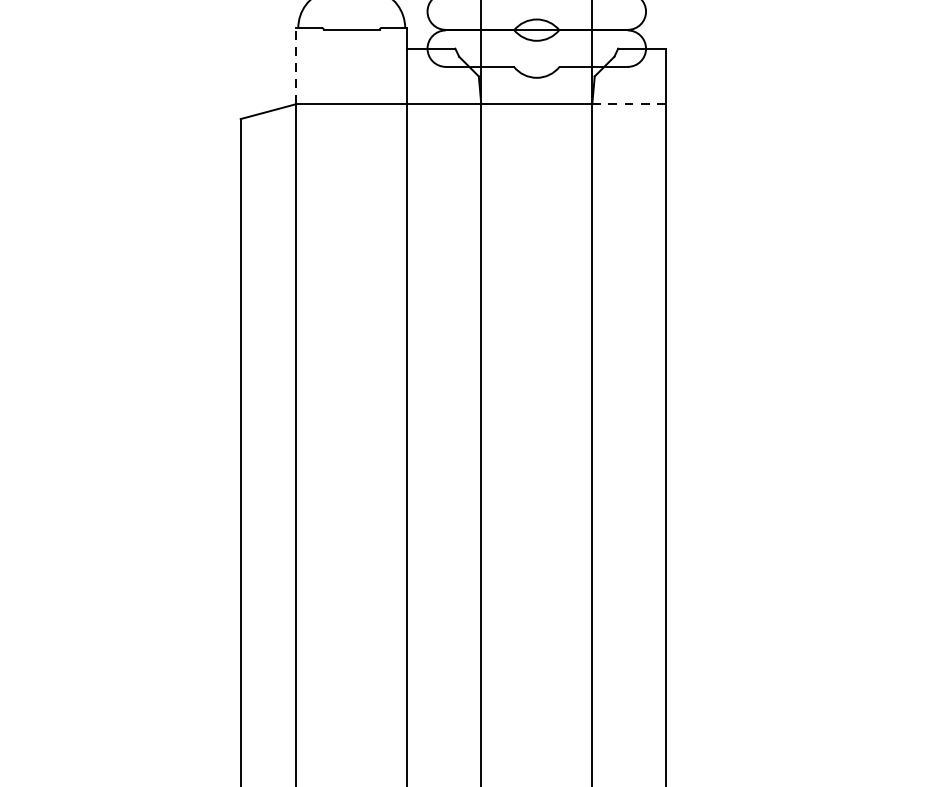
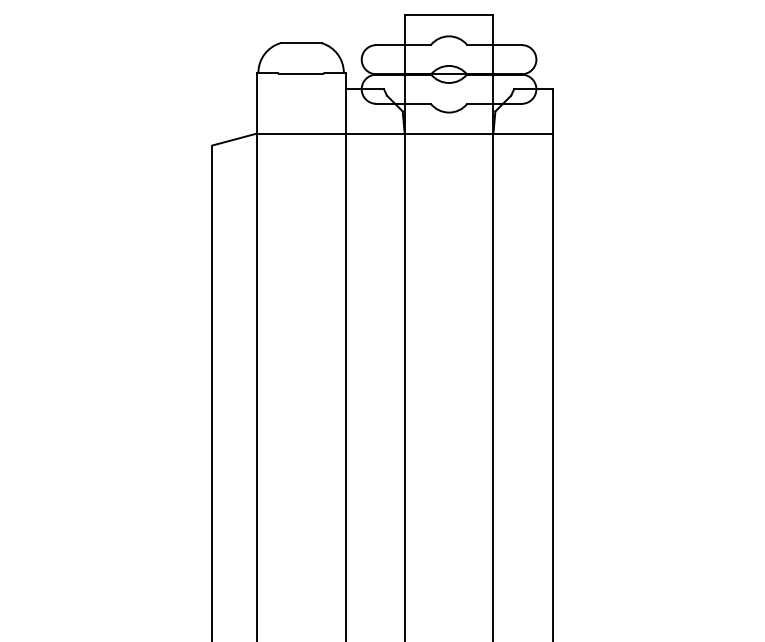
line: (295, 65) -> (256, 102), dashed -> solid
line: (629, 104) -> (523, 133), dashed -> solid

